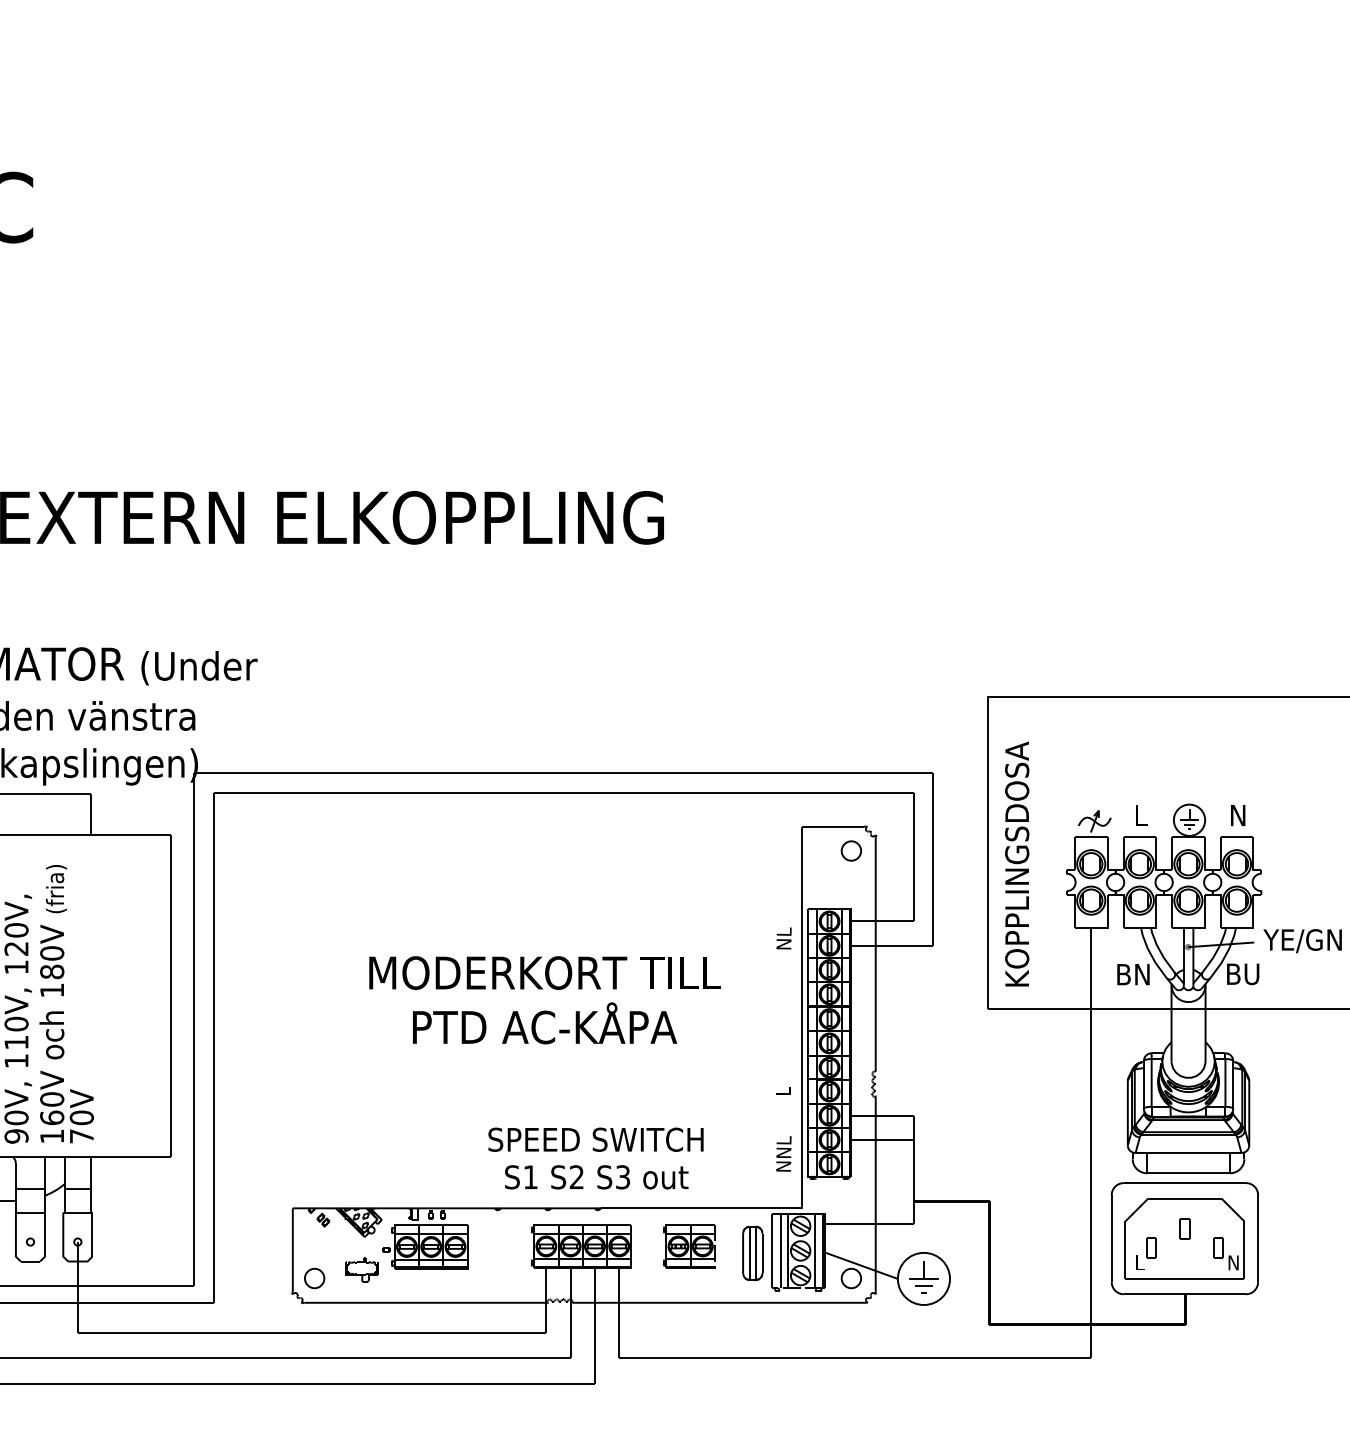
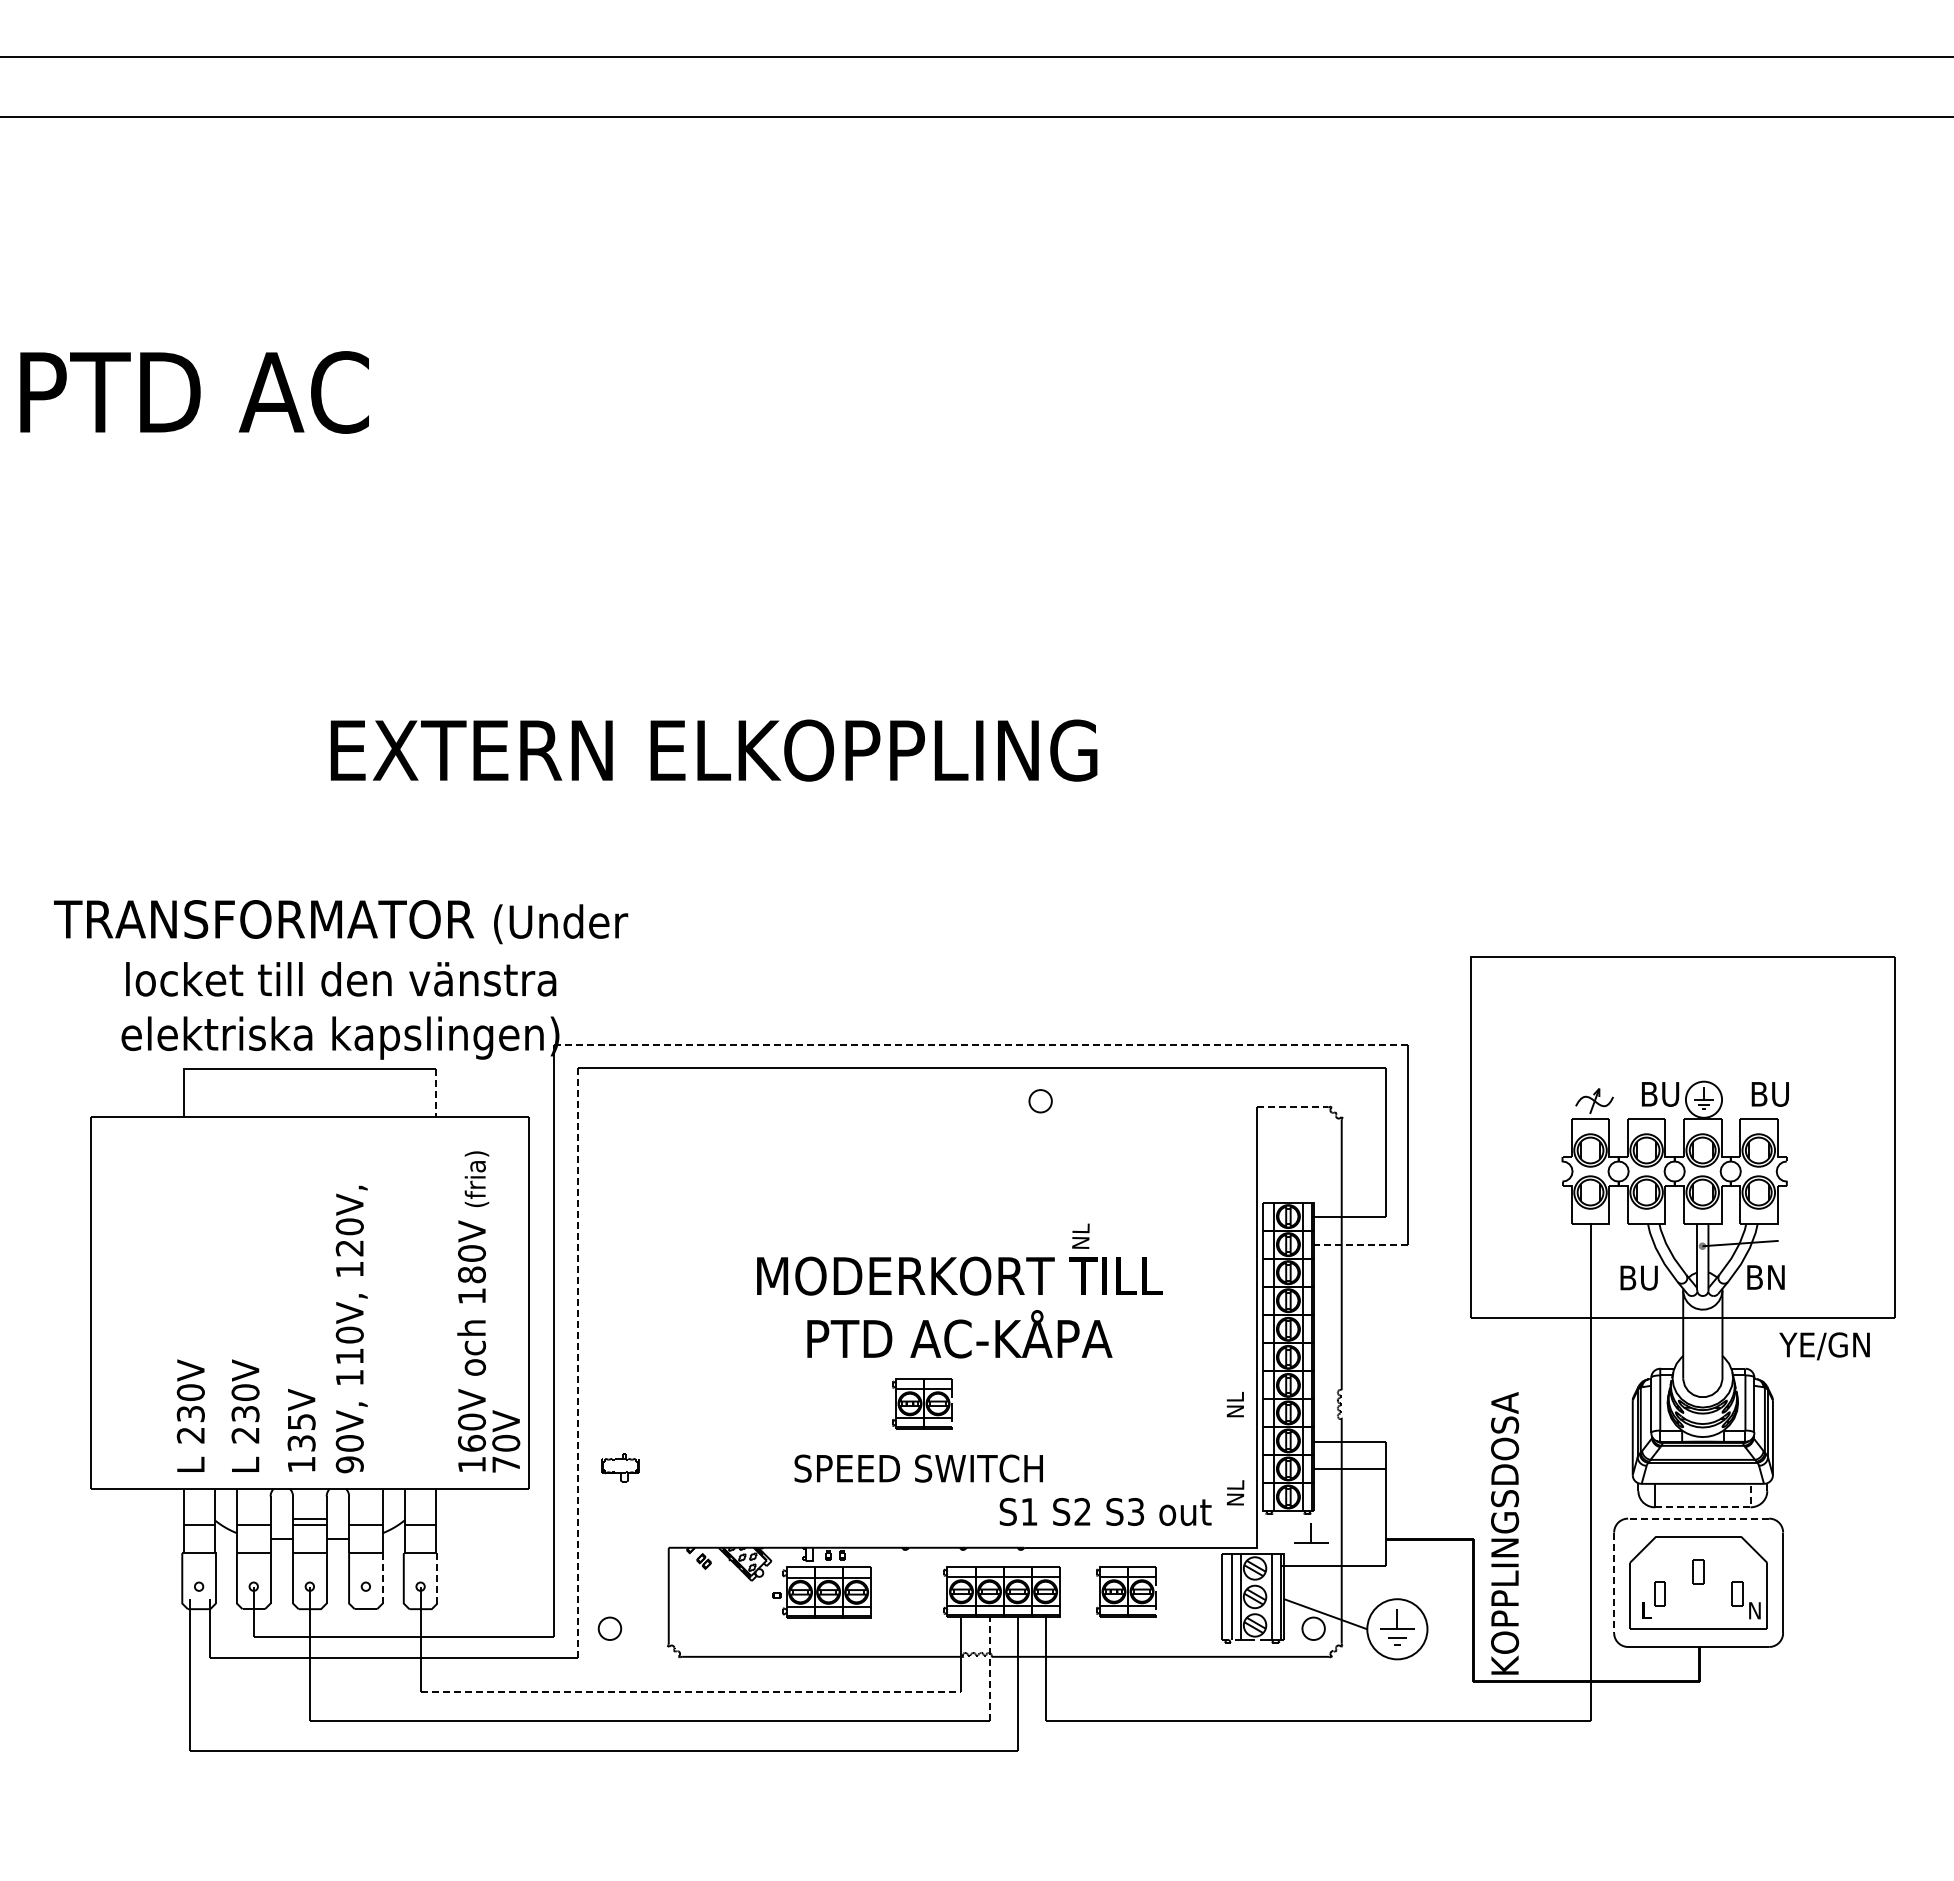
line: (563, 772) -> (981, 1044), solid -> dashed
line: (91, 814) -> (436, 1093), solid -> dashed
text: (1151, 815) -> (1660, 1094), L -> BU
text: (1248, 815) -> (1771, 1094), N -> BU
line: (833, 826) -> (1292, 1107), solid -> dashed
circle: (851, 851) -> (1040, 1101), moved
text: (1017, 864) -> (1505, 1533), moved
text: (783, 937) -> (1080, 1235), moved
text: (1302, 941) -> (1824, 1346), moved
line: (892, 945) -> (1360, 1244), solid -> dashed
text: (1142, 974) -> (1649, 1277), BN -> BU
text: (1251, 974) -> (1775, 1277), BU -> BN
text: (66, 1003) -> (488, 1311), moved
line: (213, 1047) -> (577, 1362), solid -> dashed
part: (512, 1083) -> (922, 1403), added
text: (782, 1084) -> (1234, 1404), L -> NL
text: (595, 1139) -> (918, 1468), moved
text: (783, 1145) -> (1235, 1475), NNL -> NL
line: (1199, 1173) -> (1715, 1507), solid -> dashed
text: (596, 1176) -> (1105, 1511), moved
line: (1184, 1182) -> (1698, 1518), solid -> dashed
part: (849, 1195) -> (1311, 1533), added
line: (92, 1233) -> (437, 1576), solid -> dashed
line: (44, 1234) -> (382, 1577), solid -> dashed
line: (1112, 1239) -> (1614, 1583), solid -> dashed
part: (752, 1253) -> (1199, 1599), removed
part: (361, 1269) -> (620, 1467), moved
circle: (314, 1278) -> (609, 1628), moved
line: (570, 1312) -> (989, 1668), solid -> dashed
line: (312, 1333) -> (691, 1692), solid -> dashed

